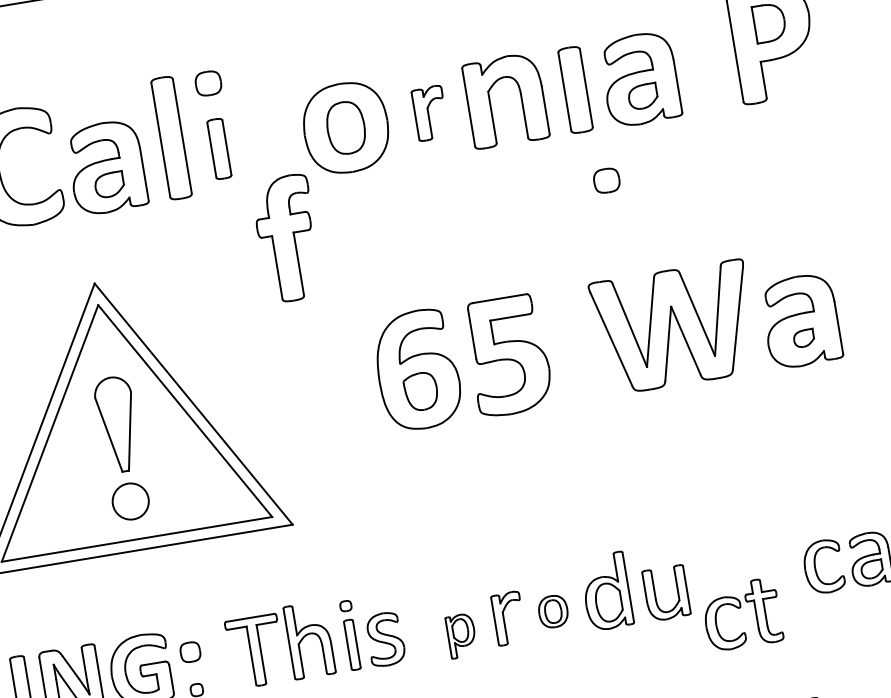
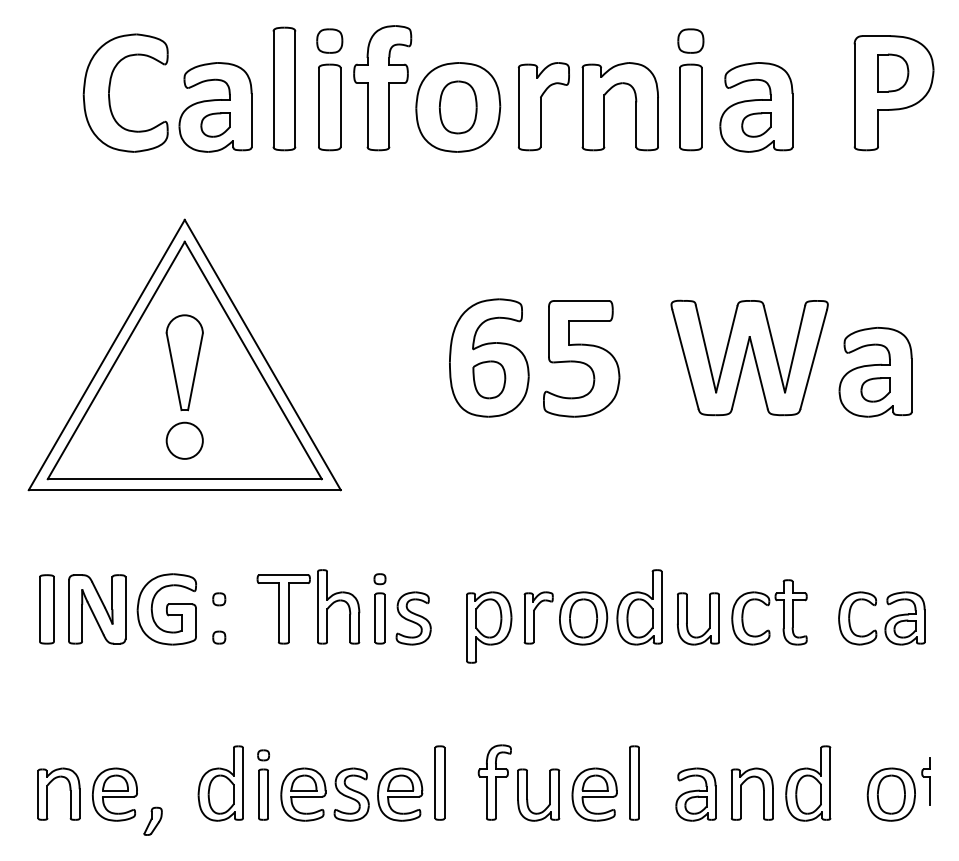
part: (430, 113) -> (543, 106), size x1.67
part: (219, 149) -> (329, 107), size x1.43
part: (606, 180) -> (690, 40), moved
part: (287, 239) -> (382, 88), moved
part: (803, 338) -> (875, 389), size x1.43
part: (740, 609) -> (768, 606), moved
part: (553, 611) -> (583, 618), size x1.67
part: (461, 635) -> (489, 627), size x1.67
part: (190, 652) -> (219, 599), size x0.62

